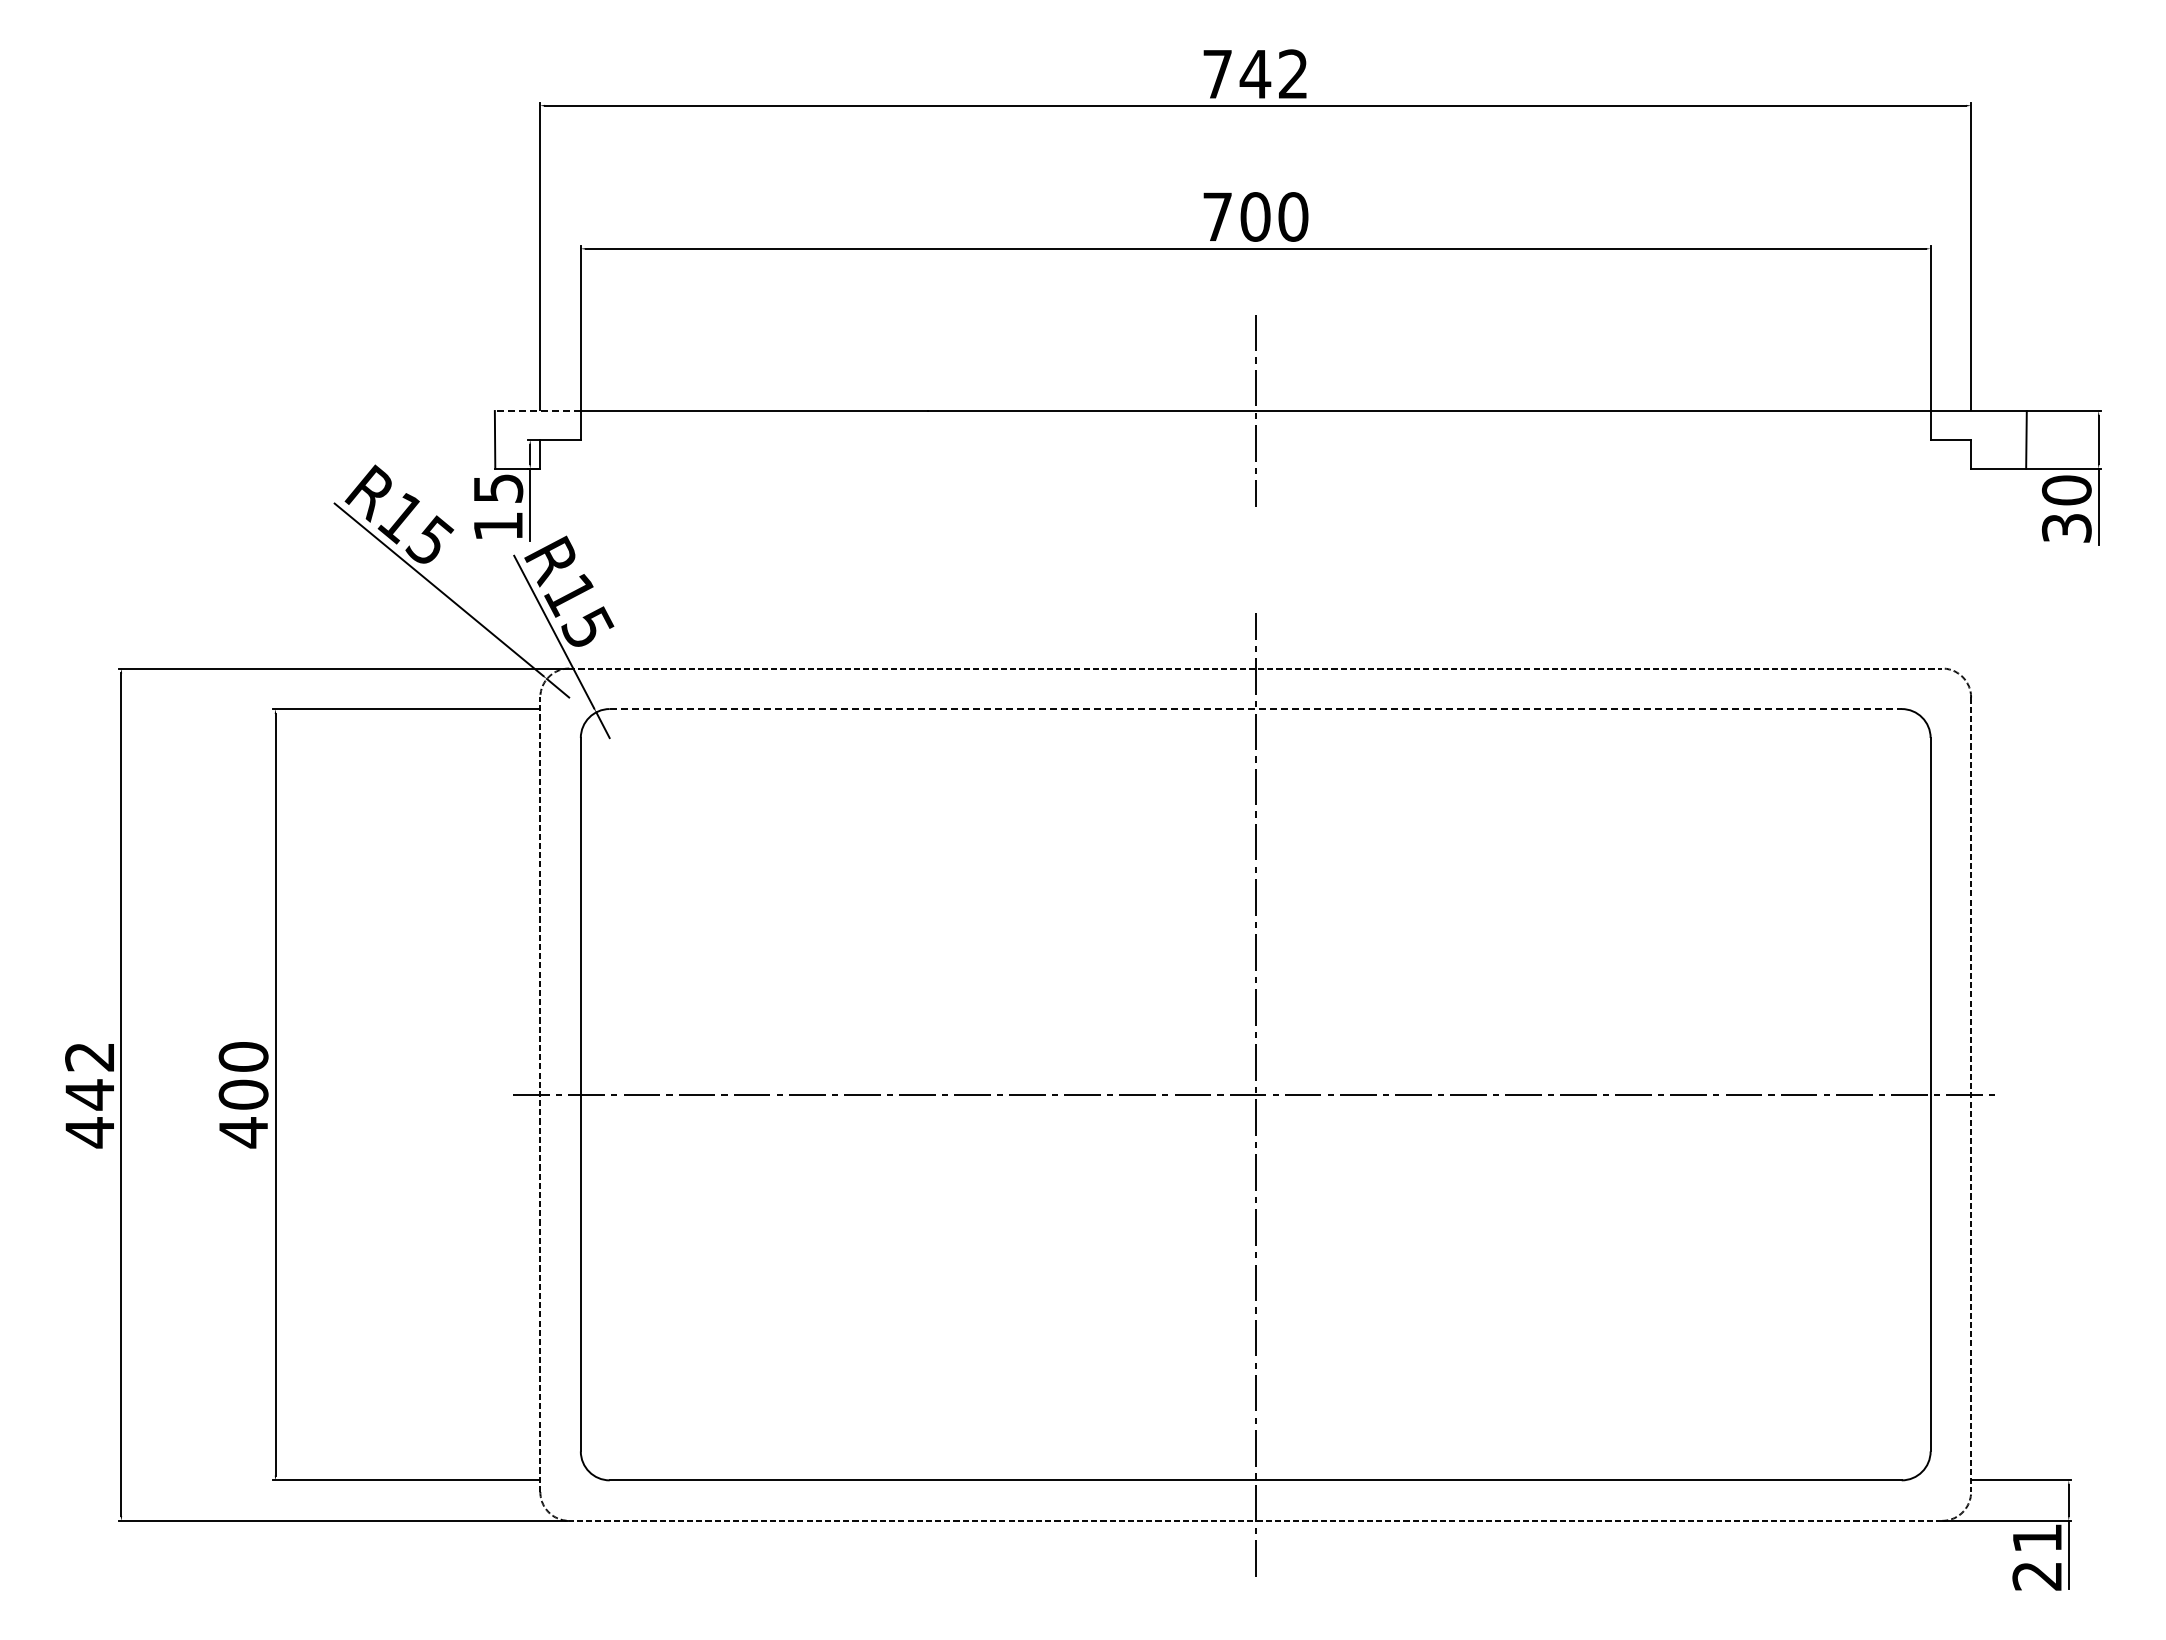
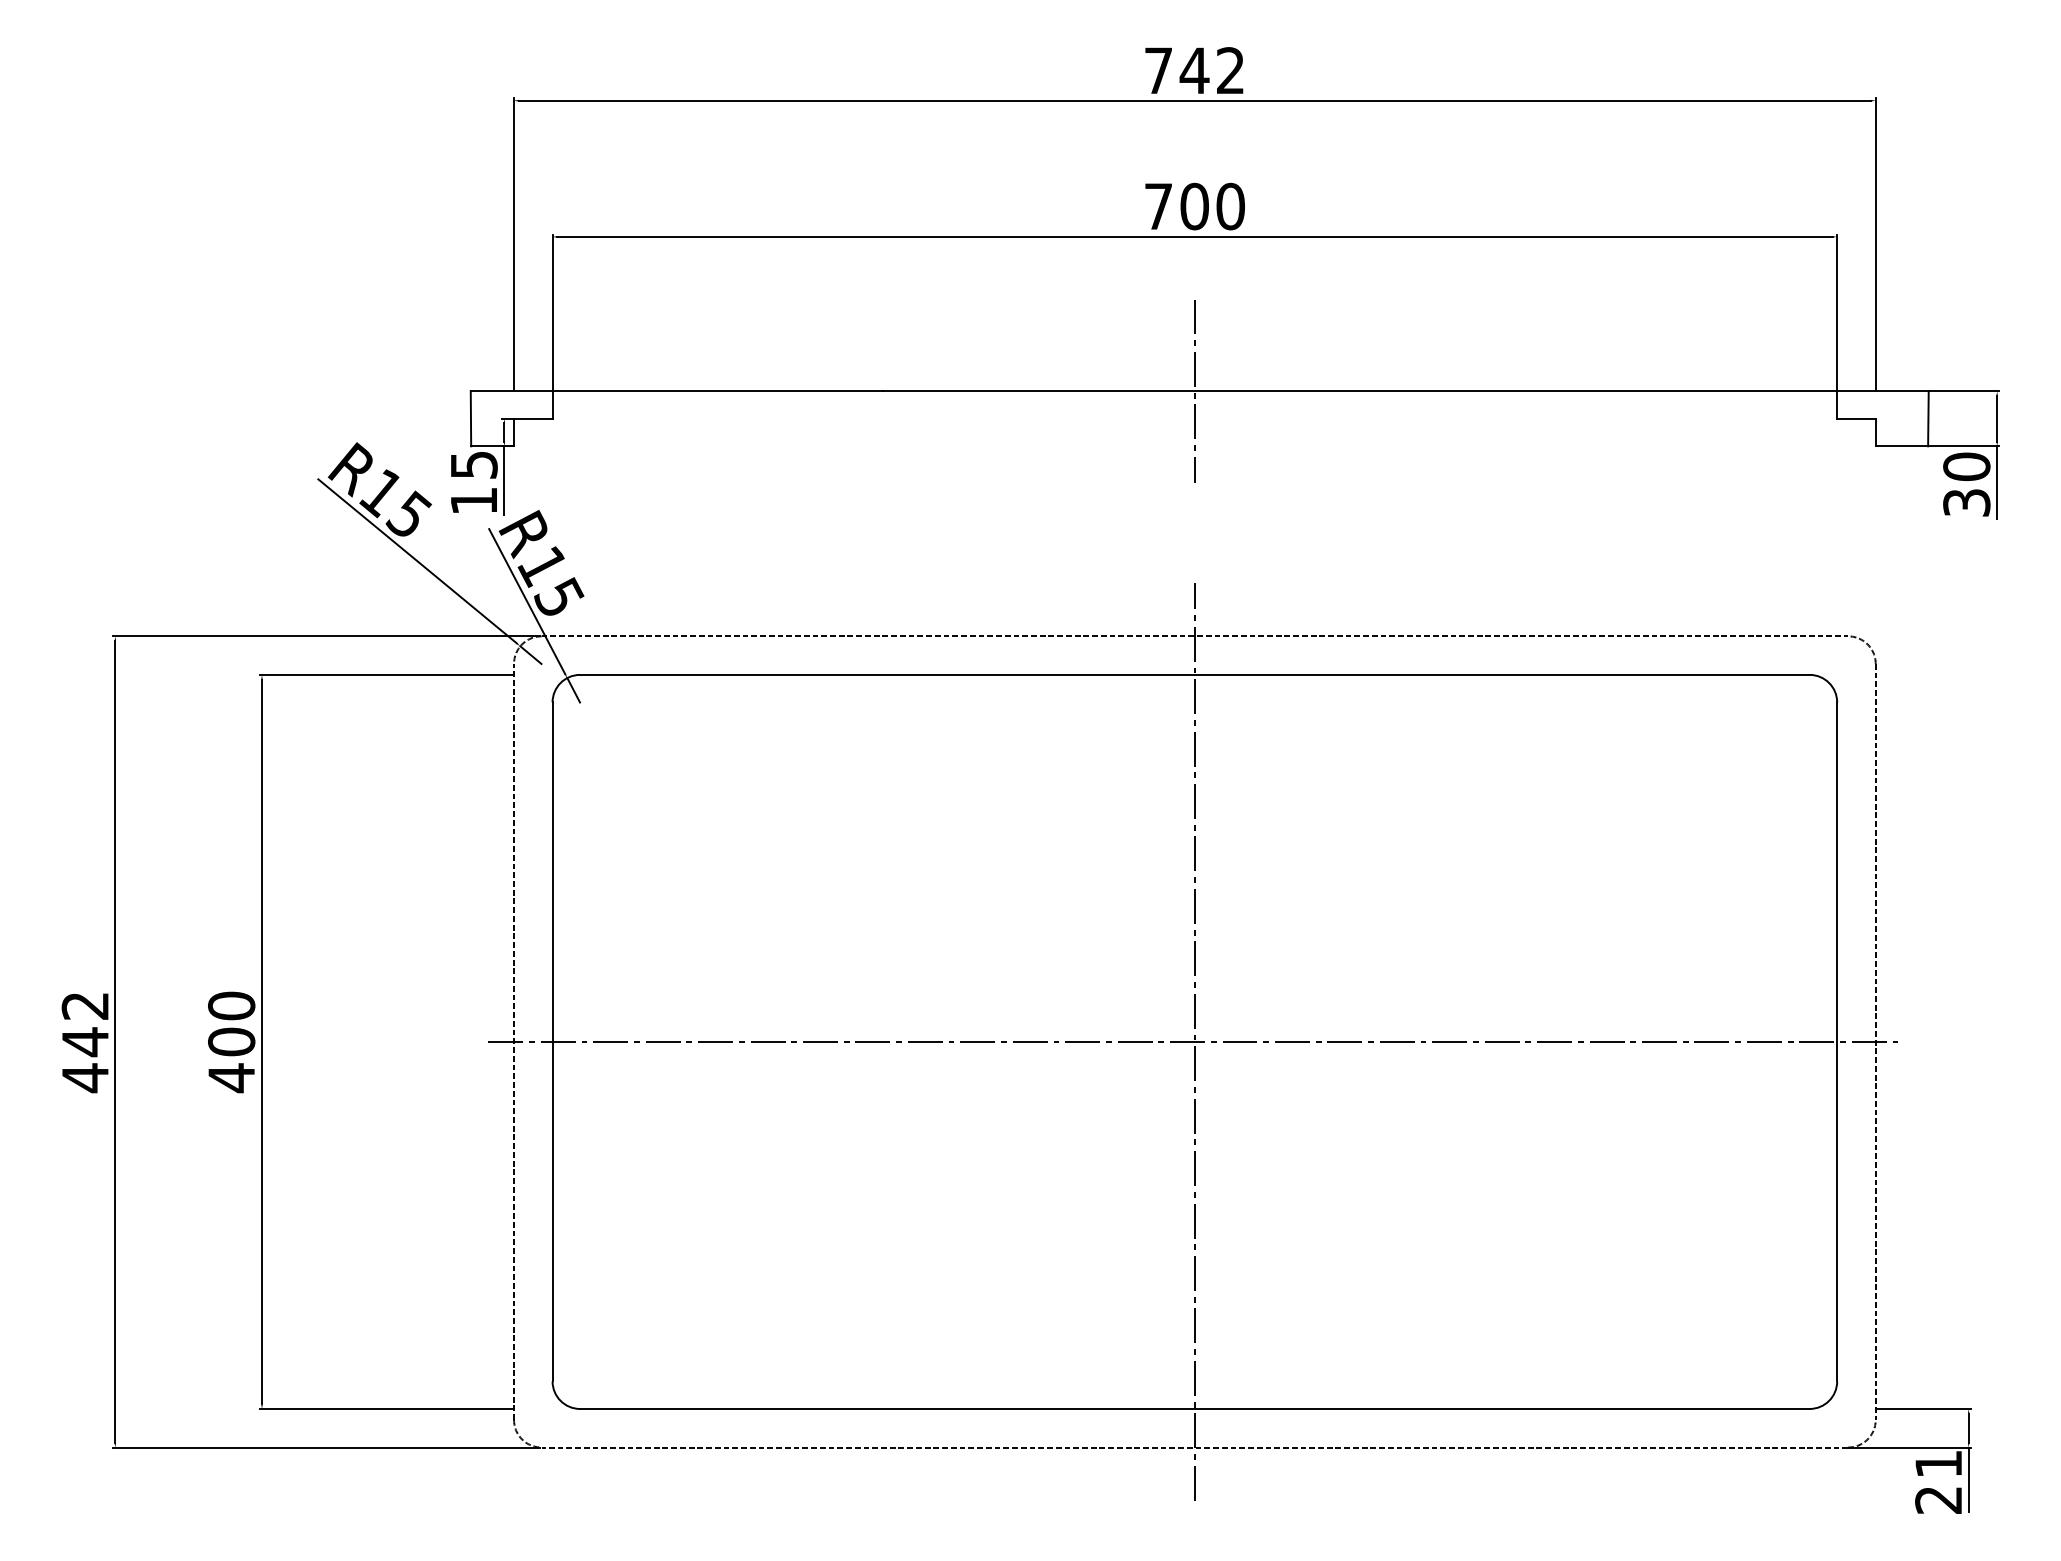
line: (537, 411) -> (511, 391), dashed -> solid
line: (1255, 709) -> (1194, 675), dashed -> solid

